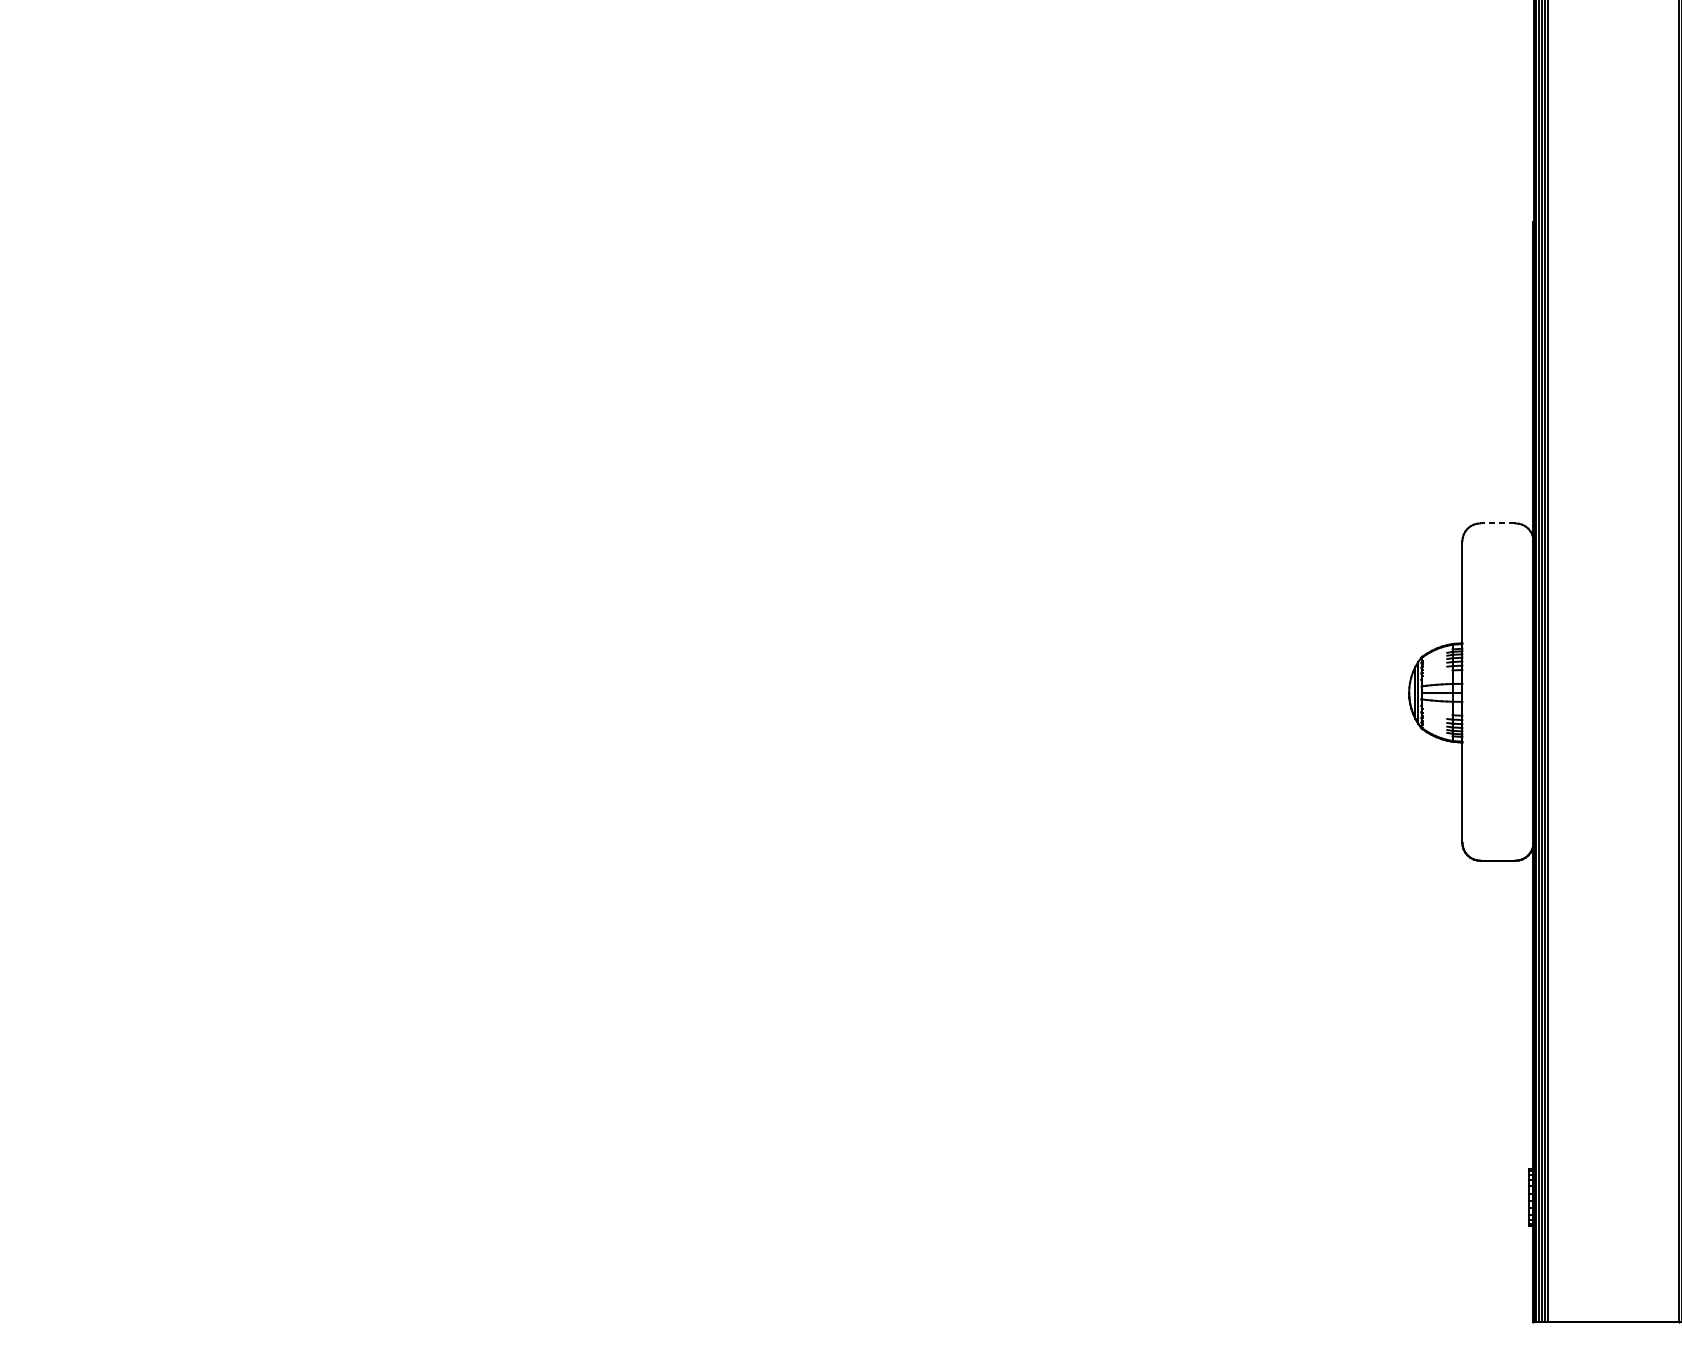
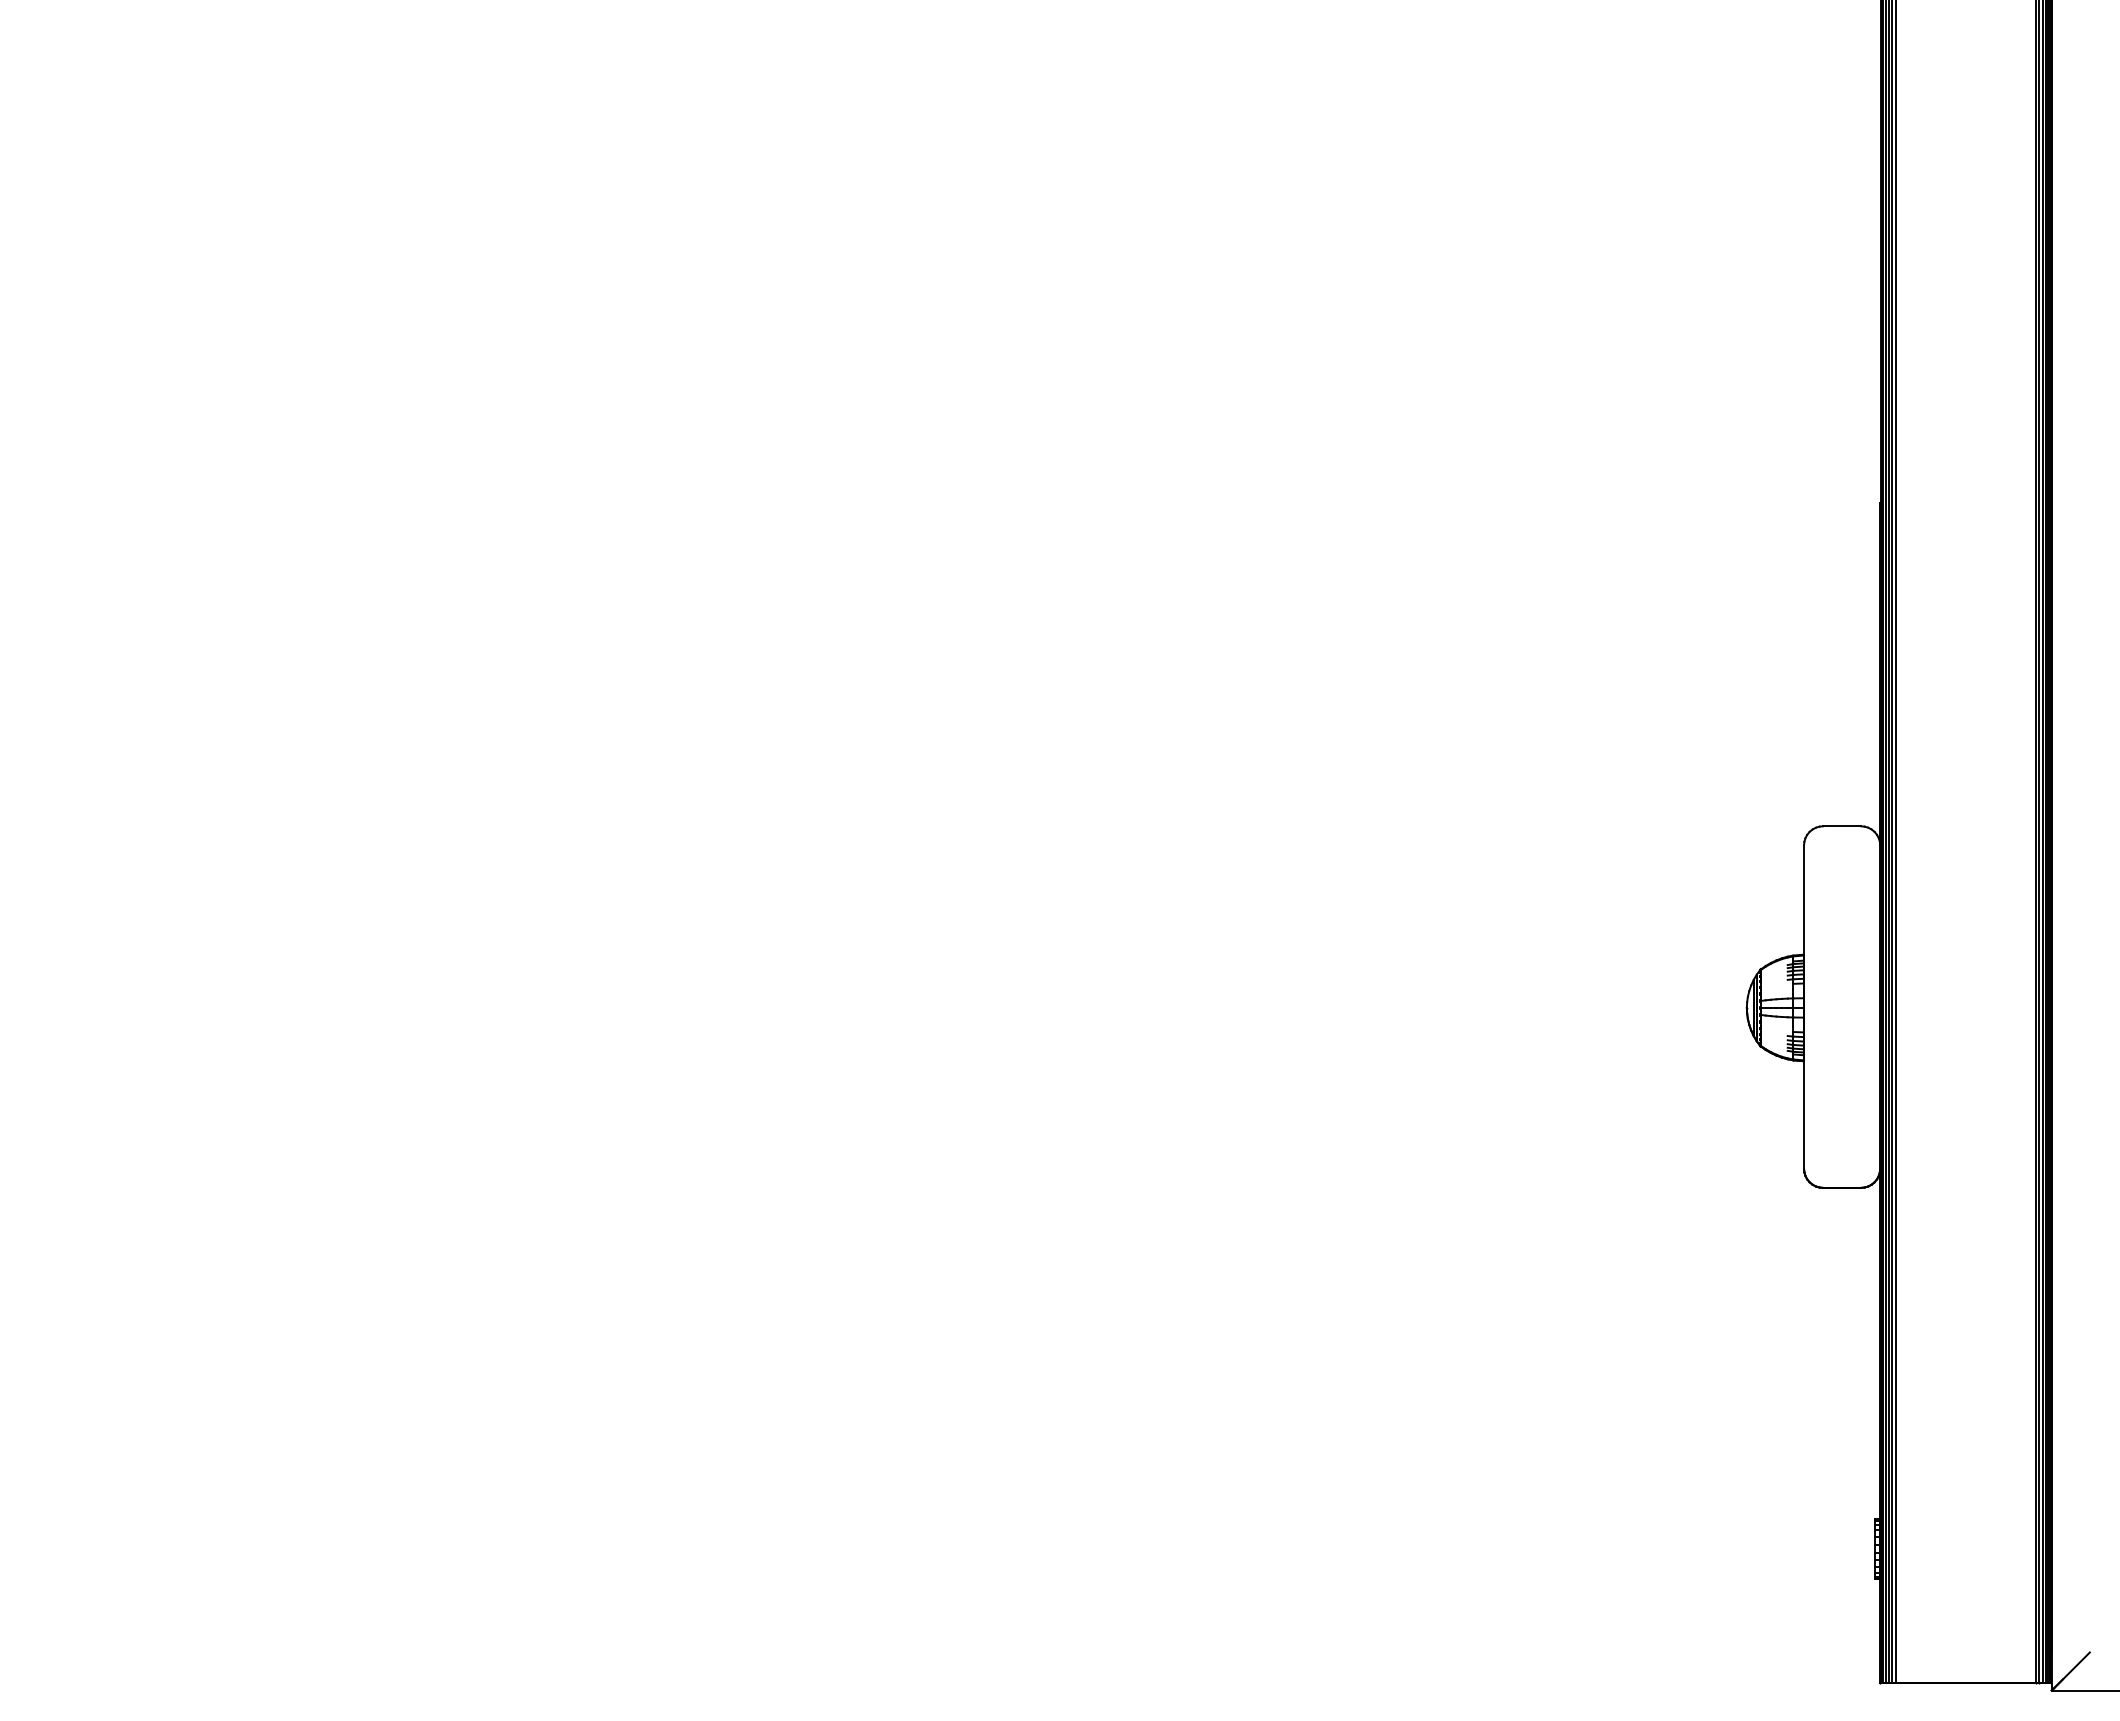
line: (1497, 523) -> (1841, 826), dashed -> solid

